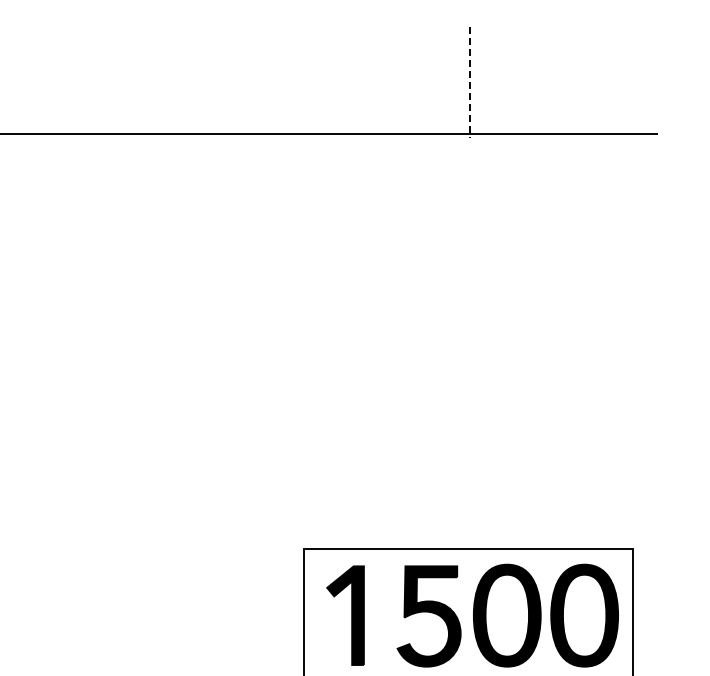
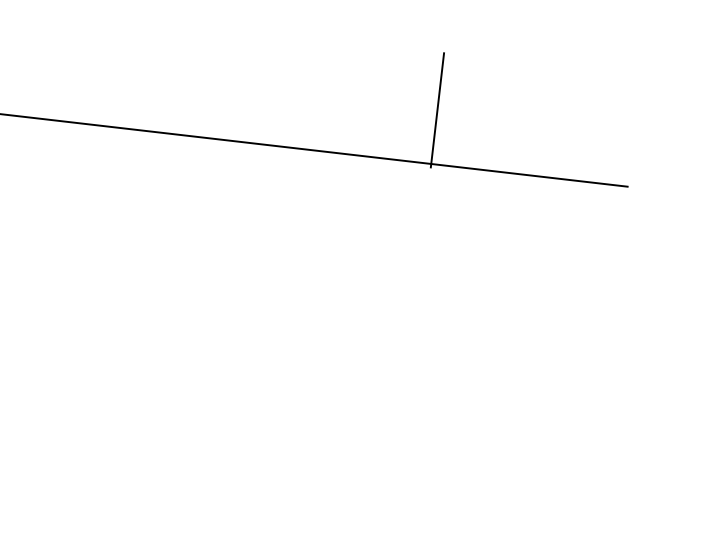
line: (469, 83) -> (437, 111), dashed -> solid

